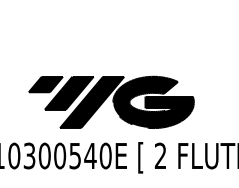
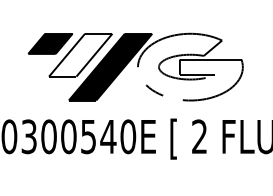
fill: (68, 92) -> (79, 54), removed
fill: (153, 102) -> (190, 67), removed

